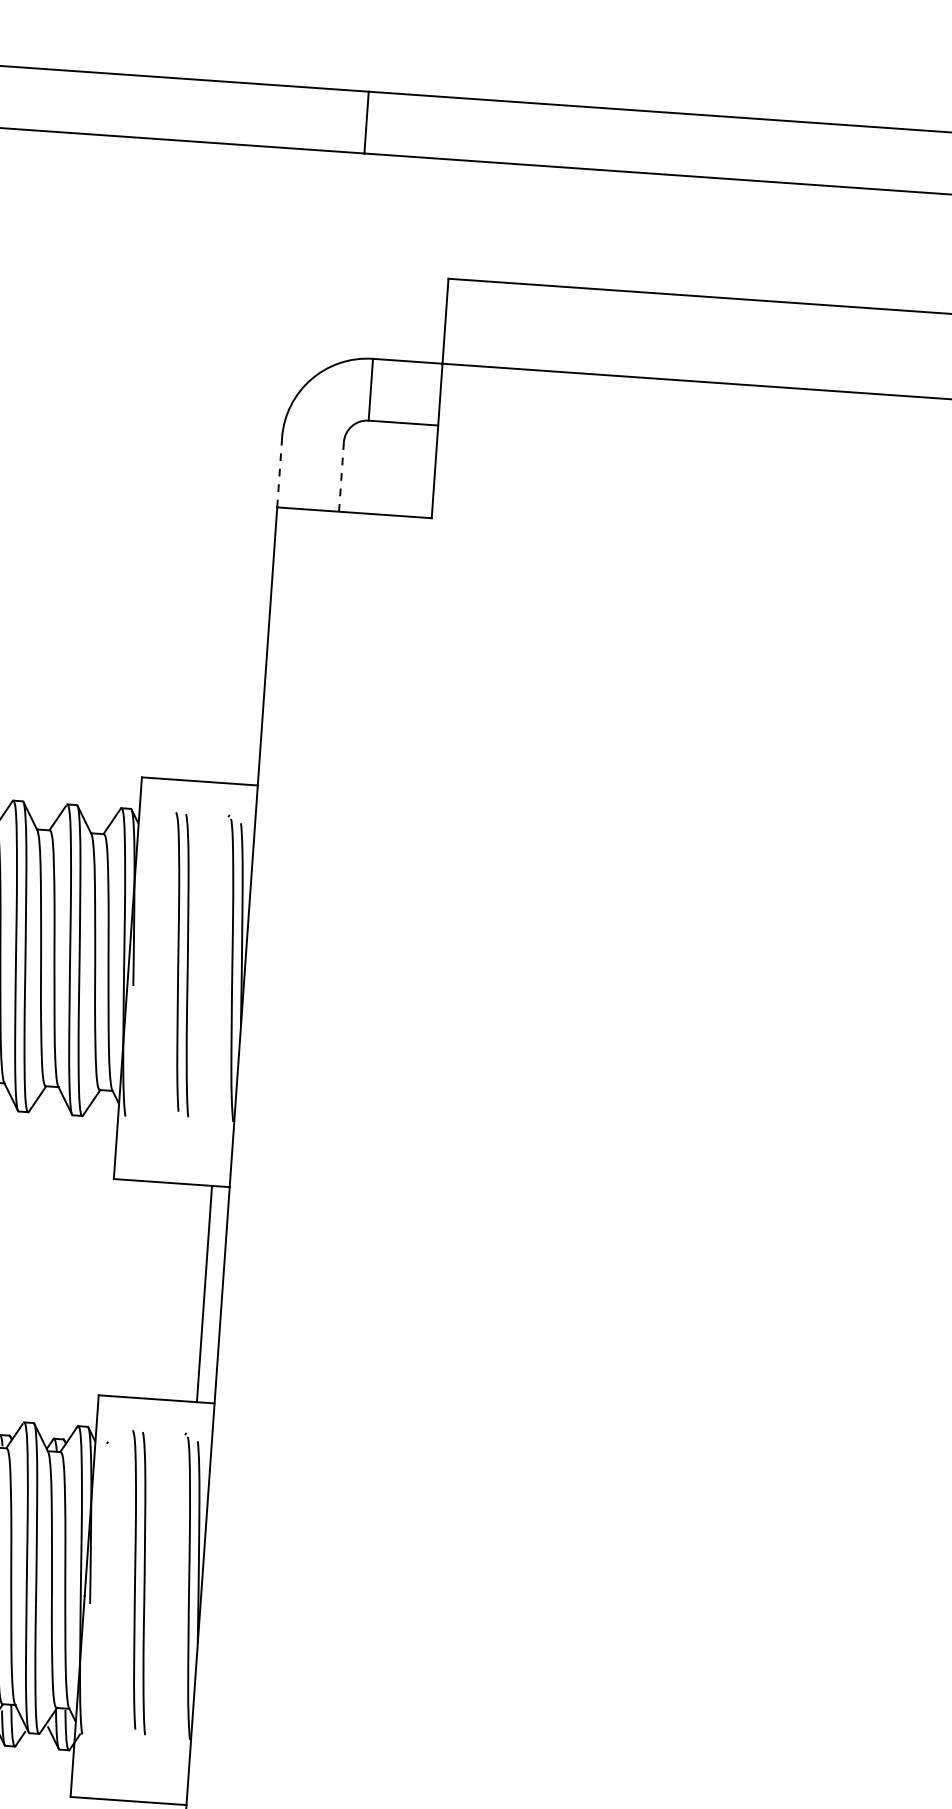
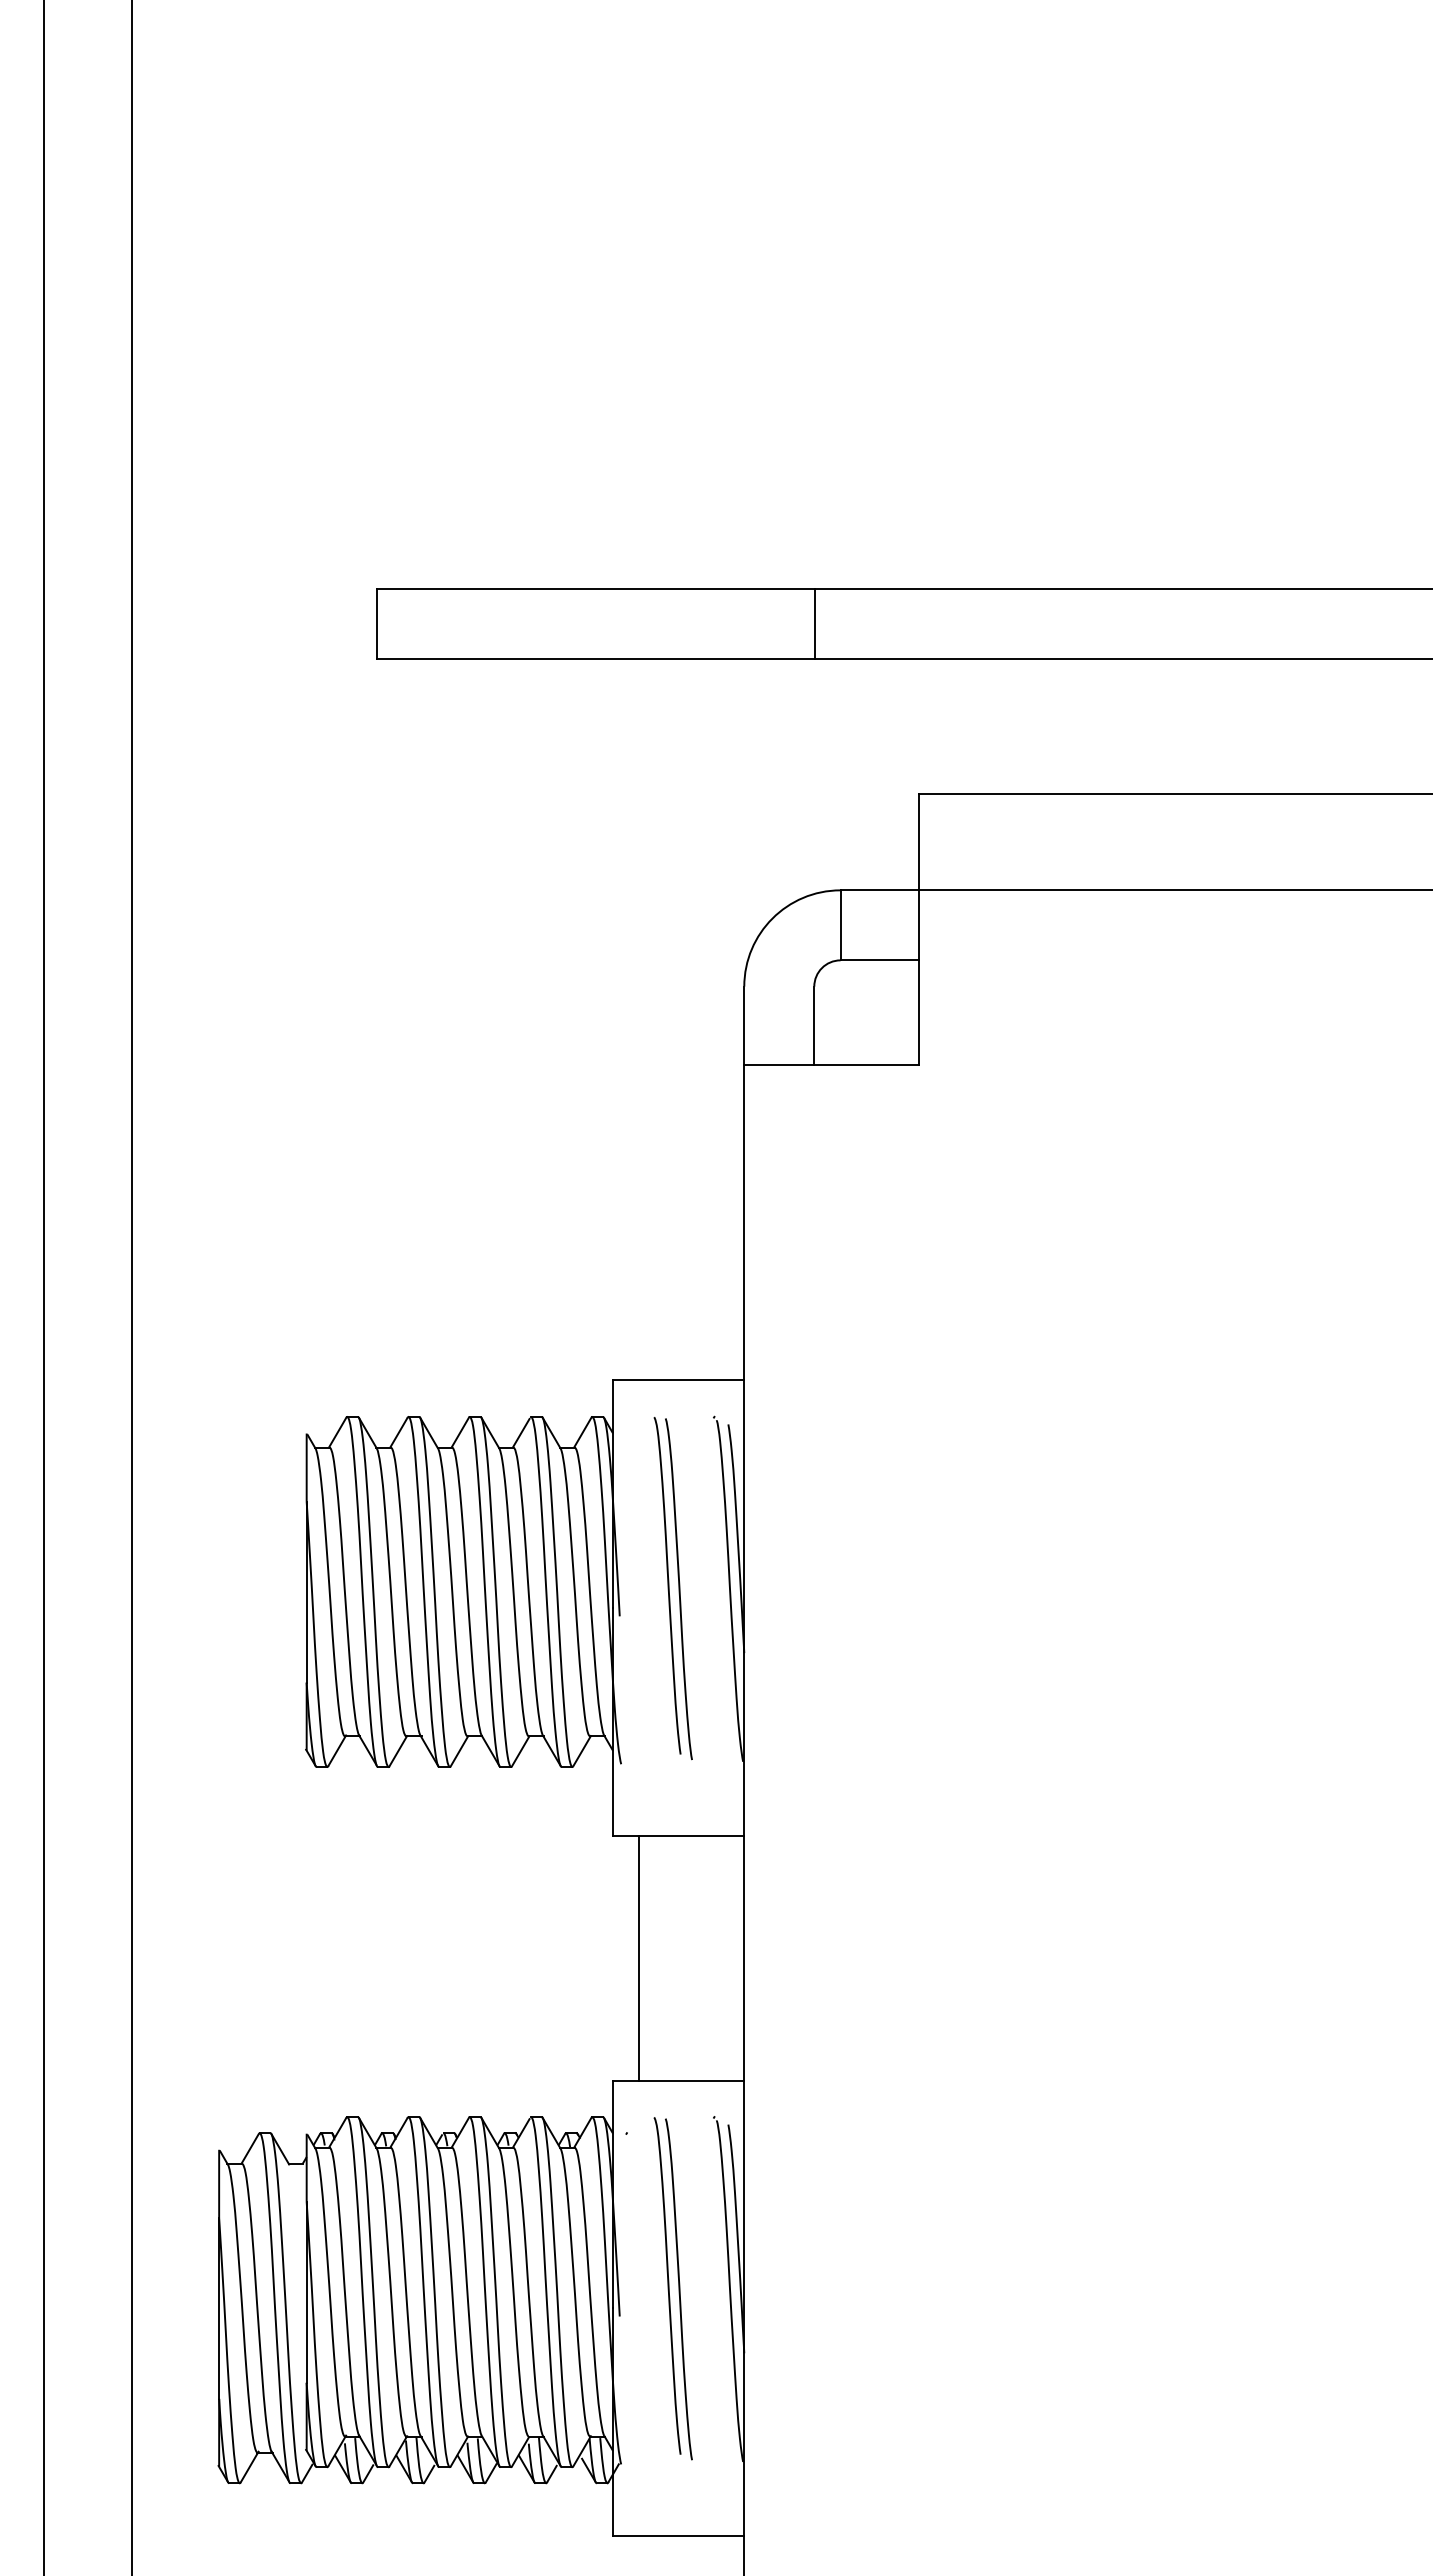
line: (279, 473) -> (744, 1026), dashed -> solid
line: (341, 477) -> (814, 1026), dashed -> solid
line: (204, 1293) -> (639, 1957), moved

